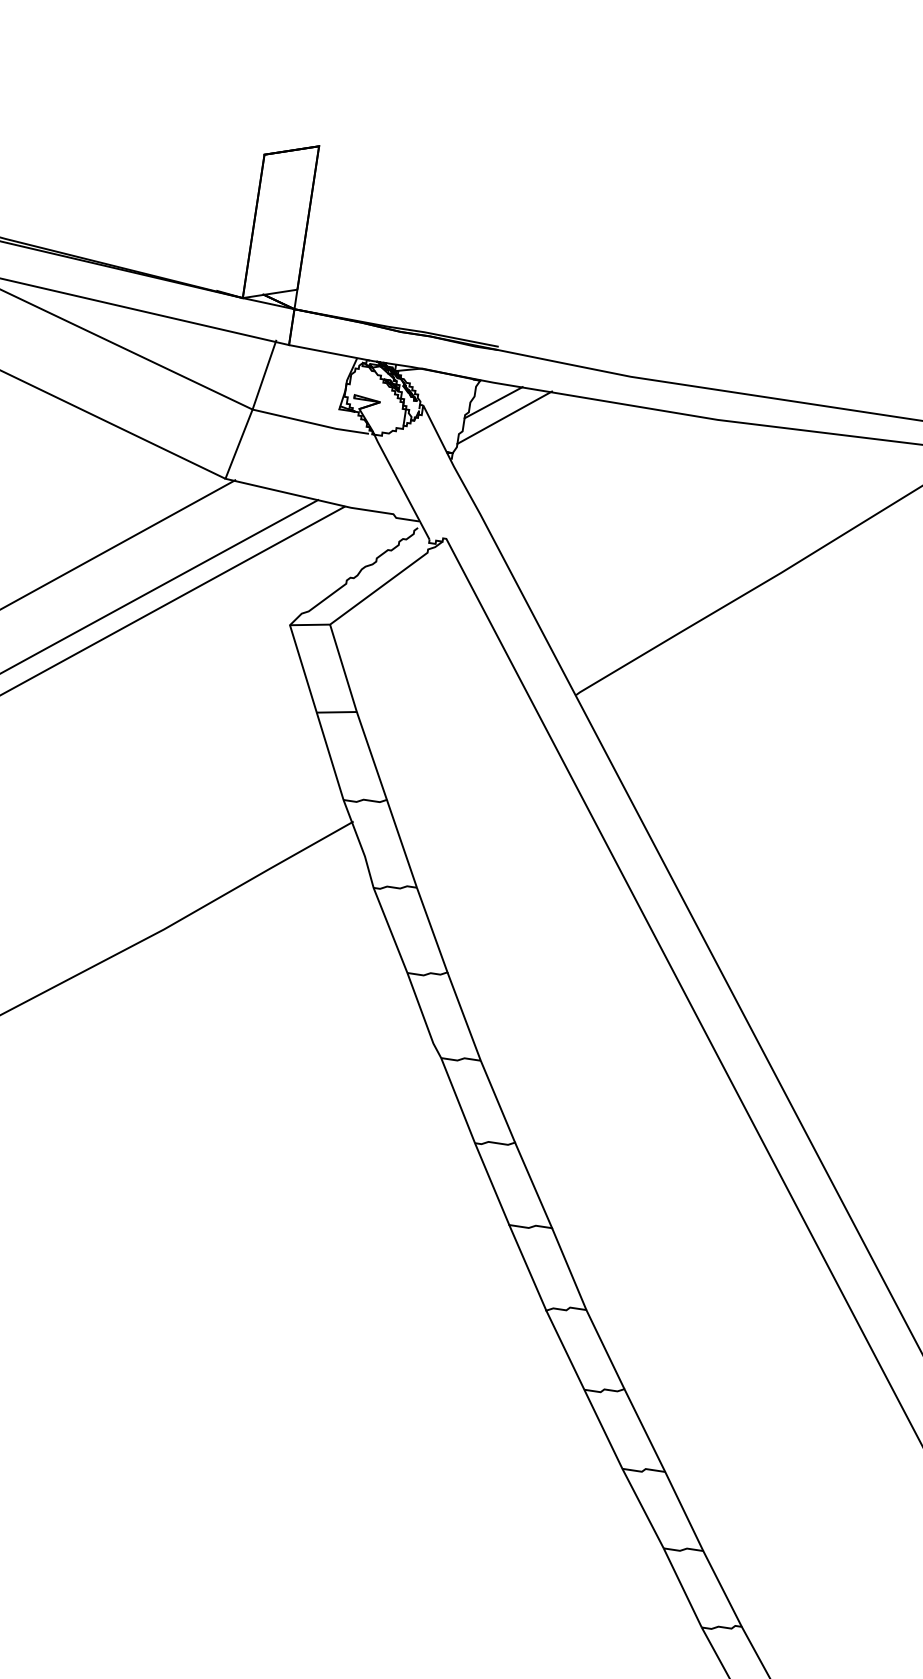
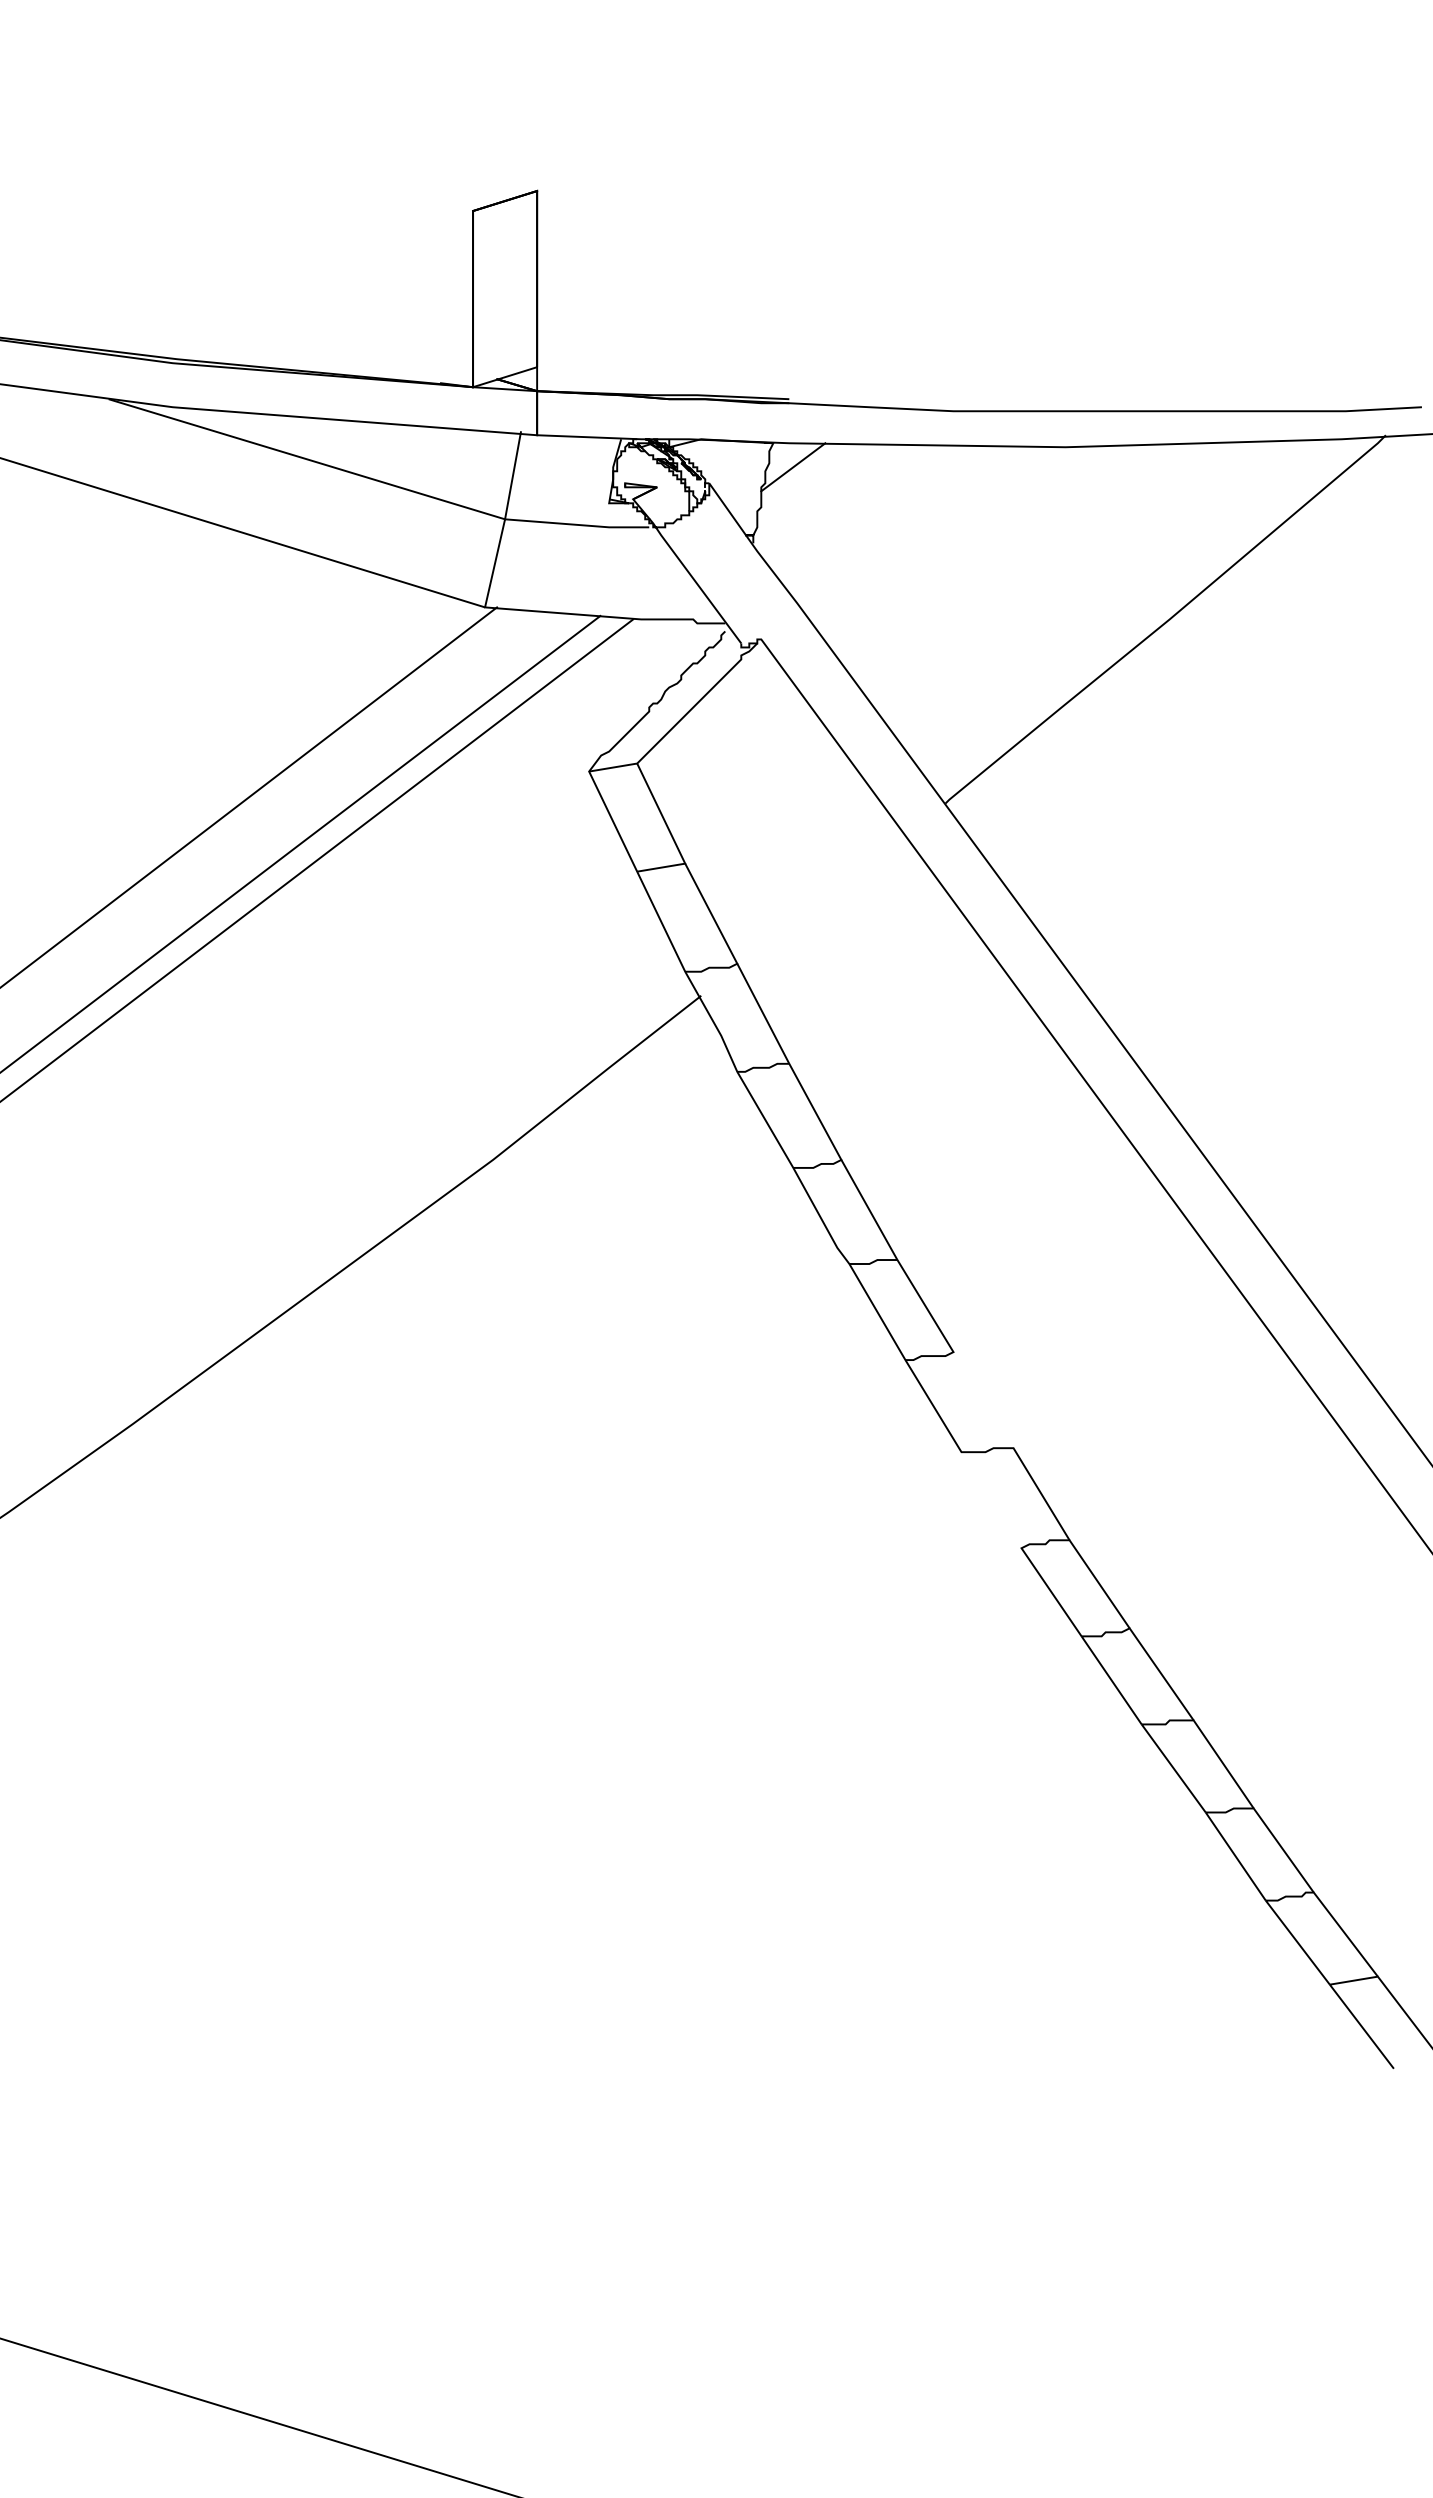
line: (504, 417) -> (809, 483), removed
line: (533, 1185) -> (983, 1400), removed
line: (527, 1268) -> (991, 1500), removed

